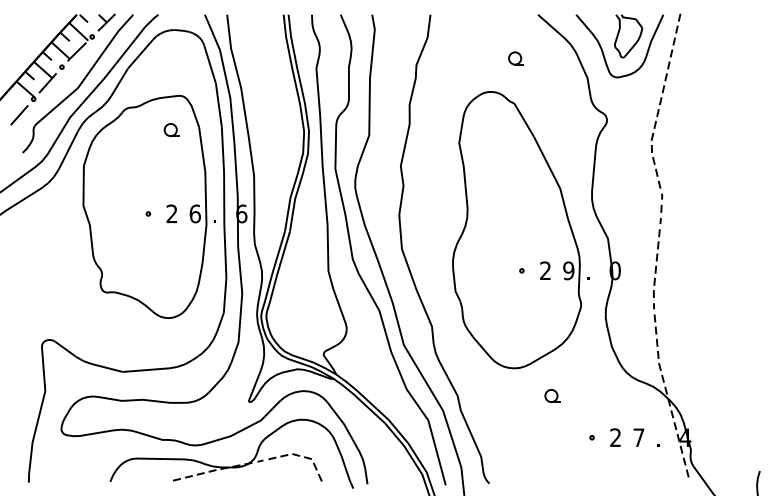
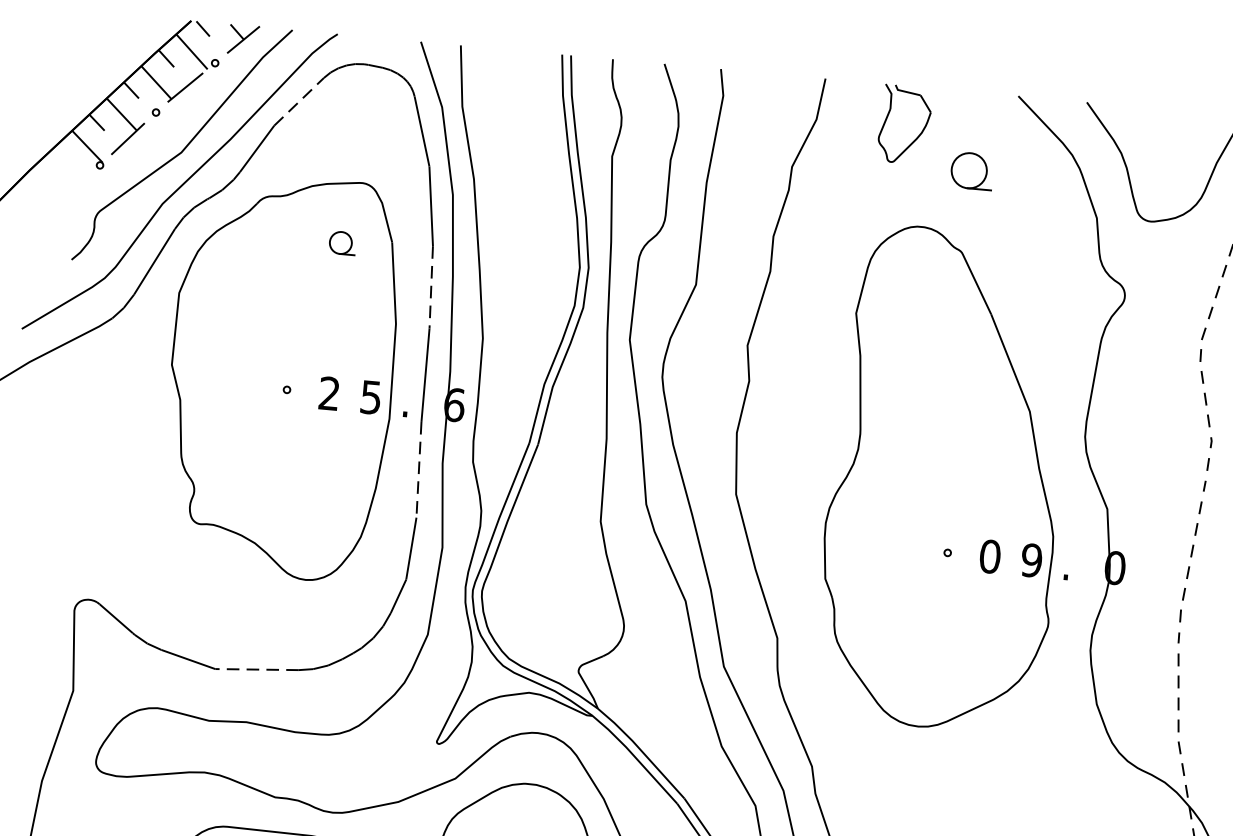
part: (636, 40) -> (918, 133), moved
line: (140, 53) -> (299, 100), solid -> dashed
part: (515, 58) -> (970, 170), size x1.6
line: (19, 115) -> (71, 192), removed
line: (222, 150) -> (430, 288), solid -> dashed
text: (194, 213) -> (369, 396), 6 -> 5
line: (225, 251) -> (419, 469), solid -> dashed
text: (545, 270) -> (990, 556), 2 -> 0
line: (145, 370) -> (256, 670), solid -> dashed
part: (552, 395) -> (982, 781), removed

